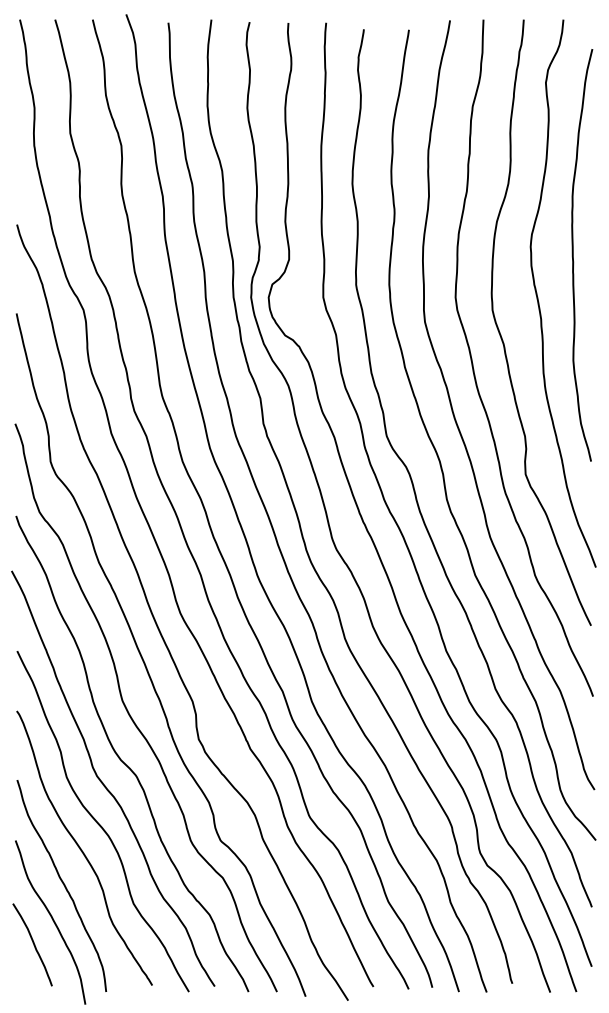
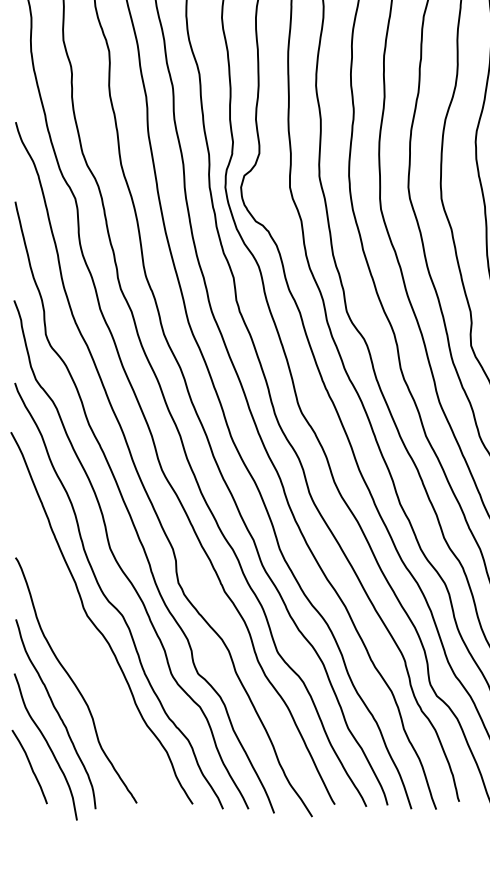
curve: (99, 823) -> (89, 658), removed

